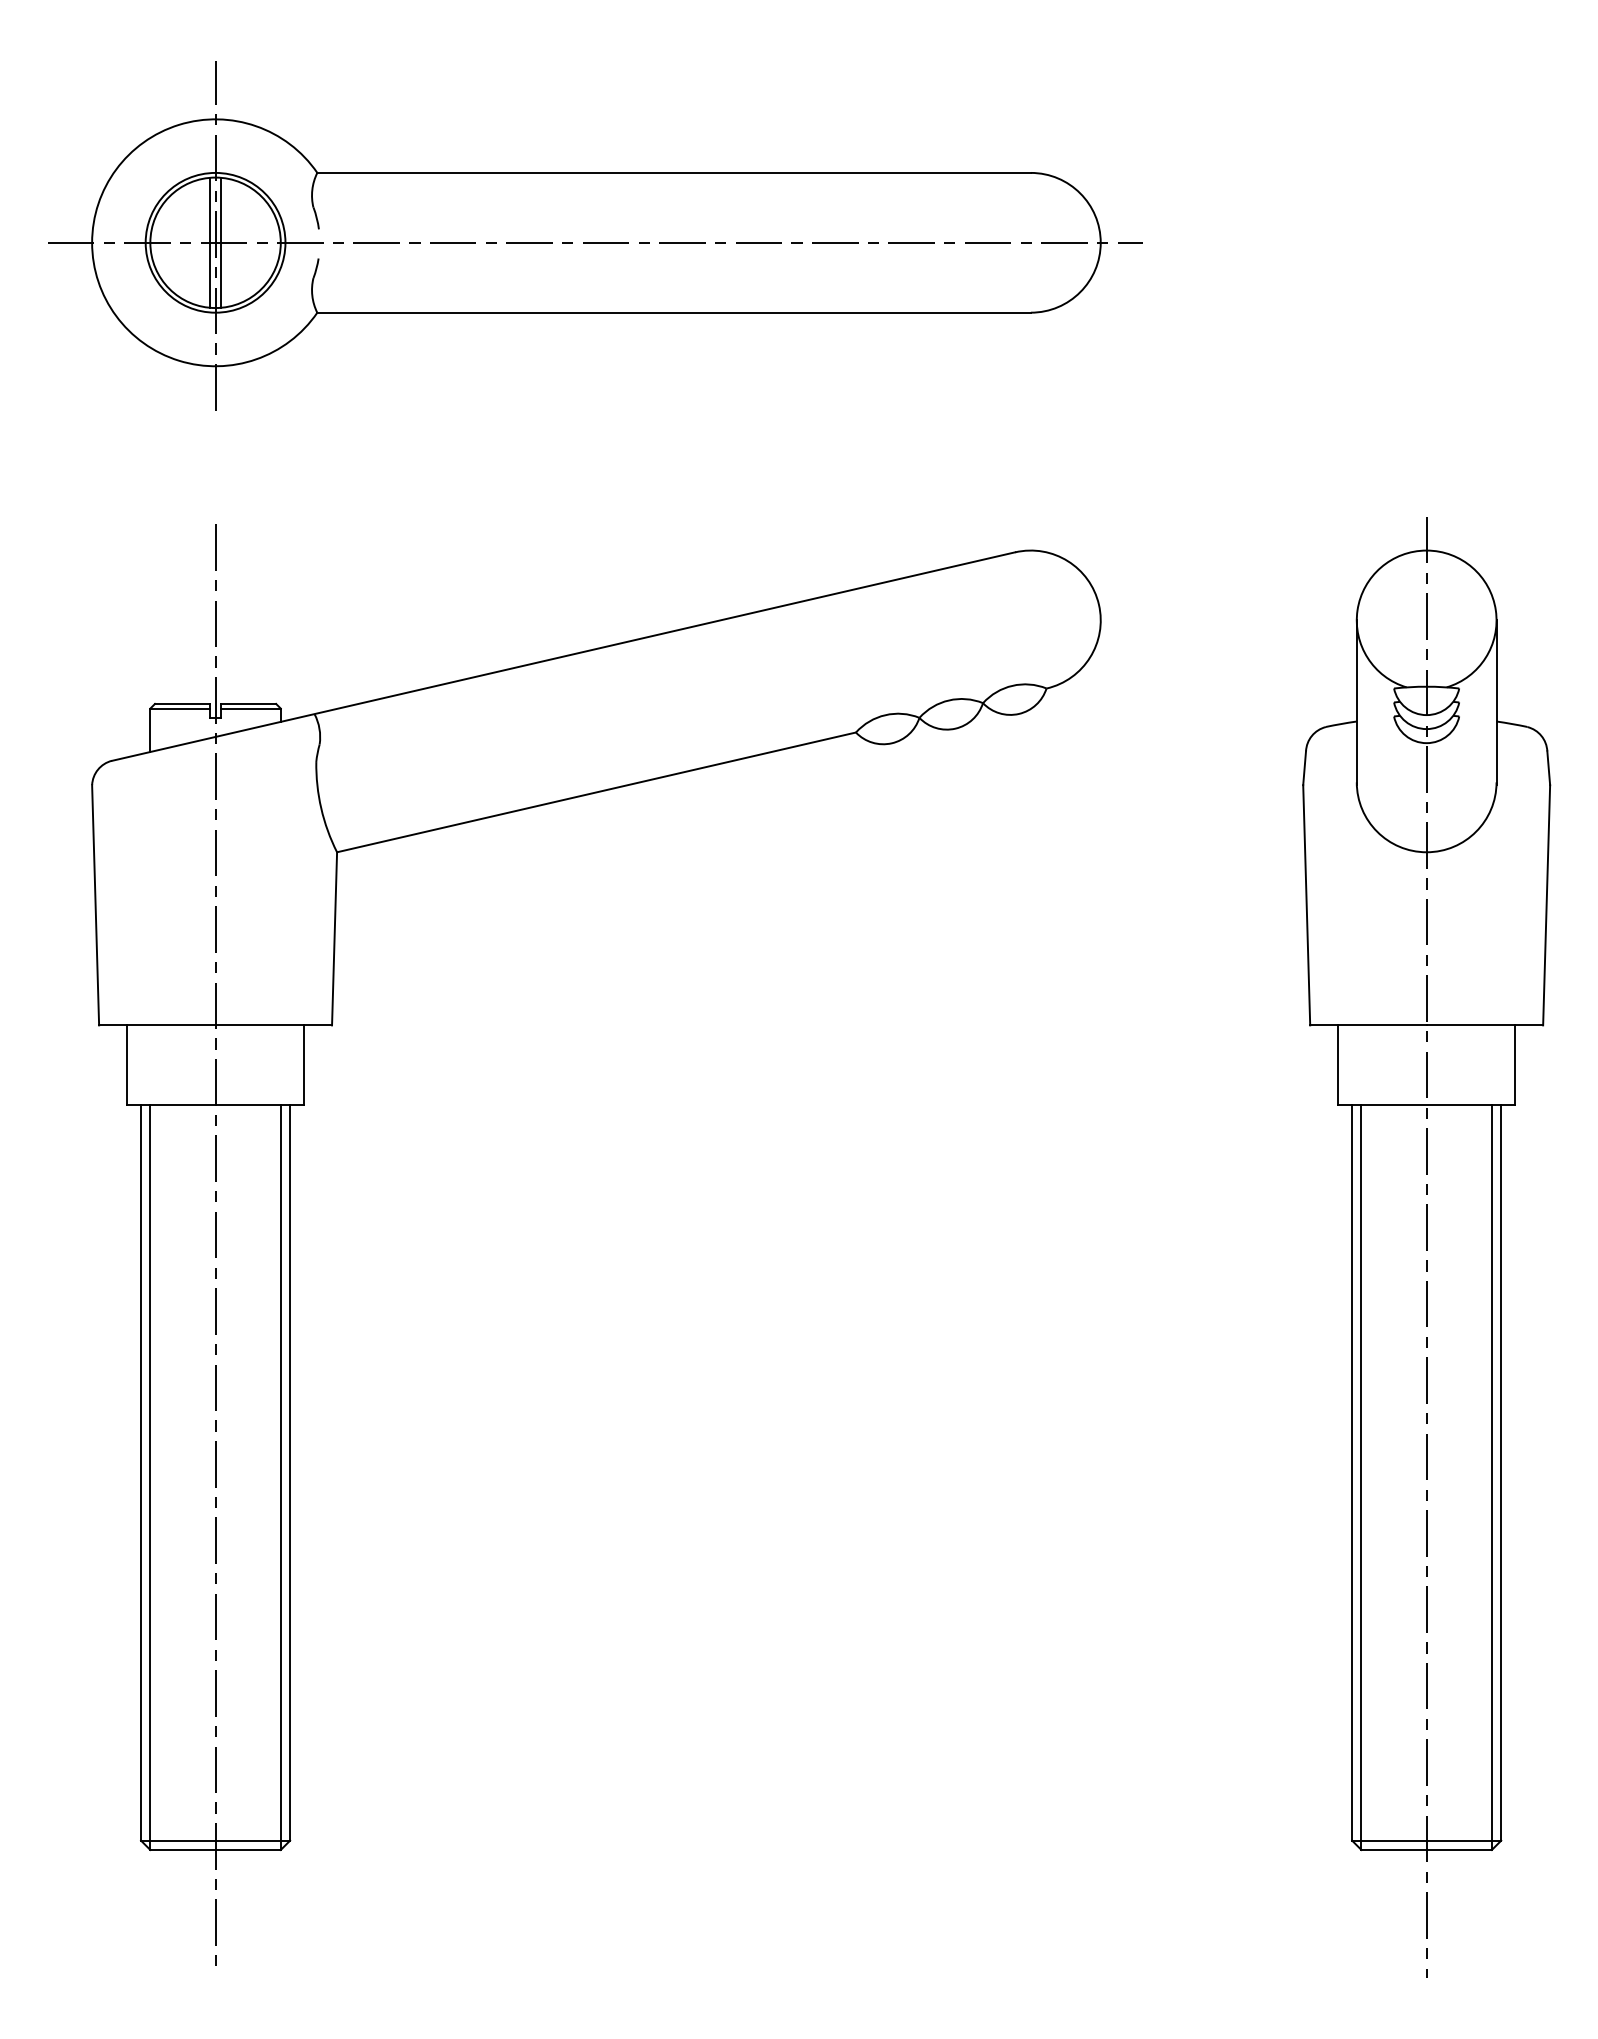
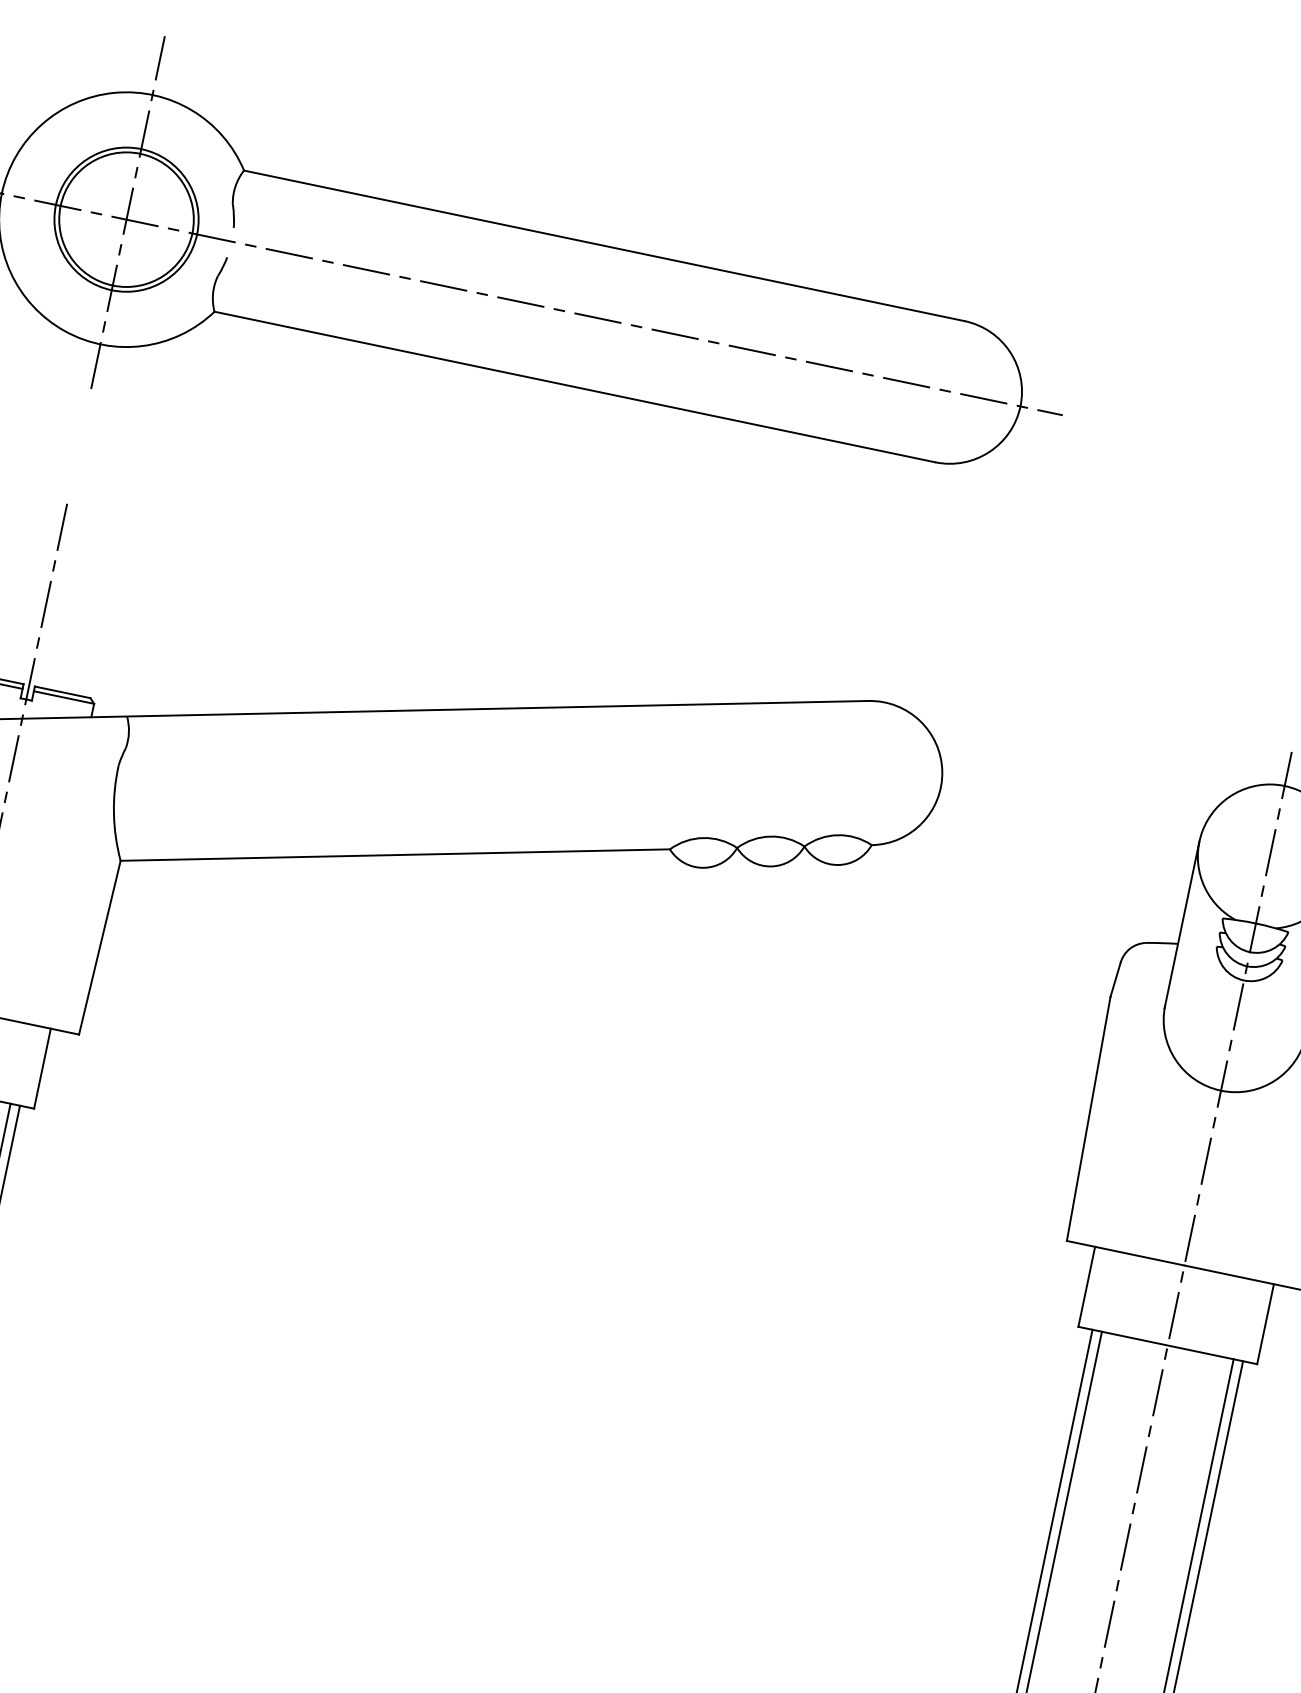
line: (209, 242) -> (120, 218), removed
line: (221, 242) -> (132, 220), removed

